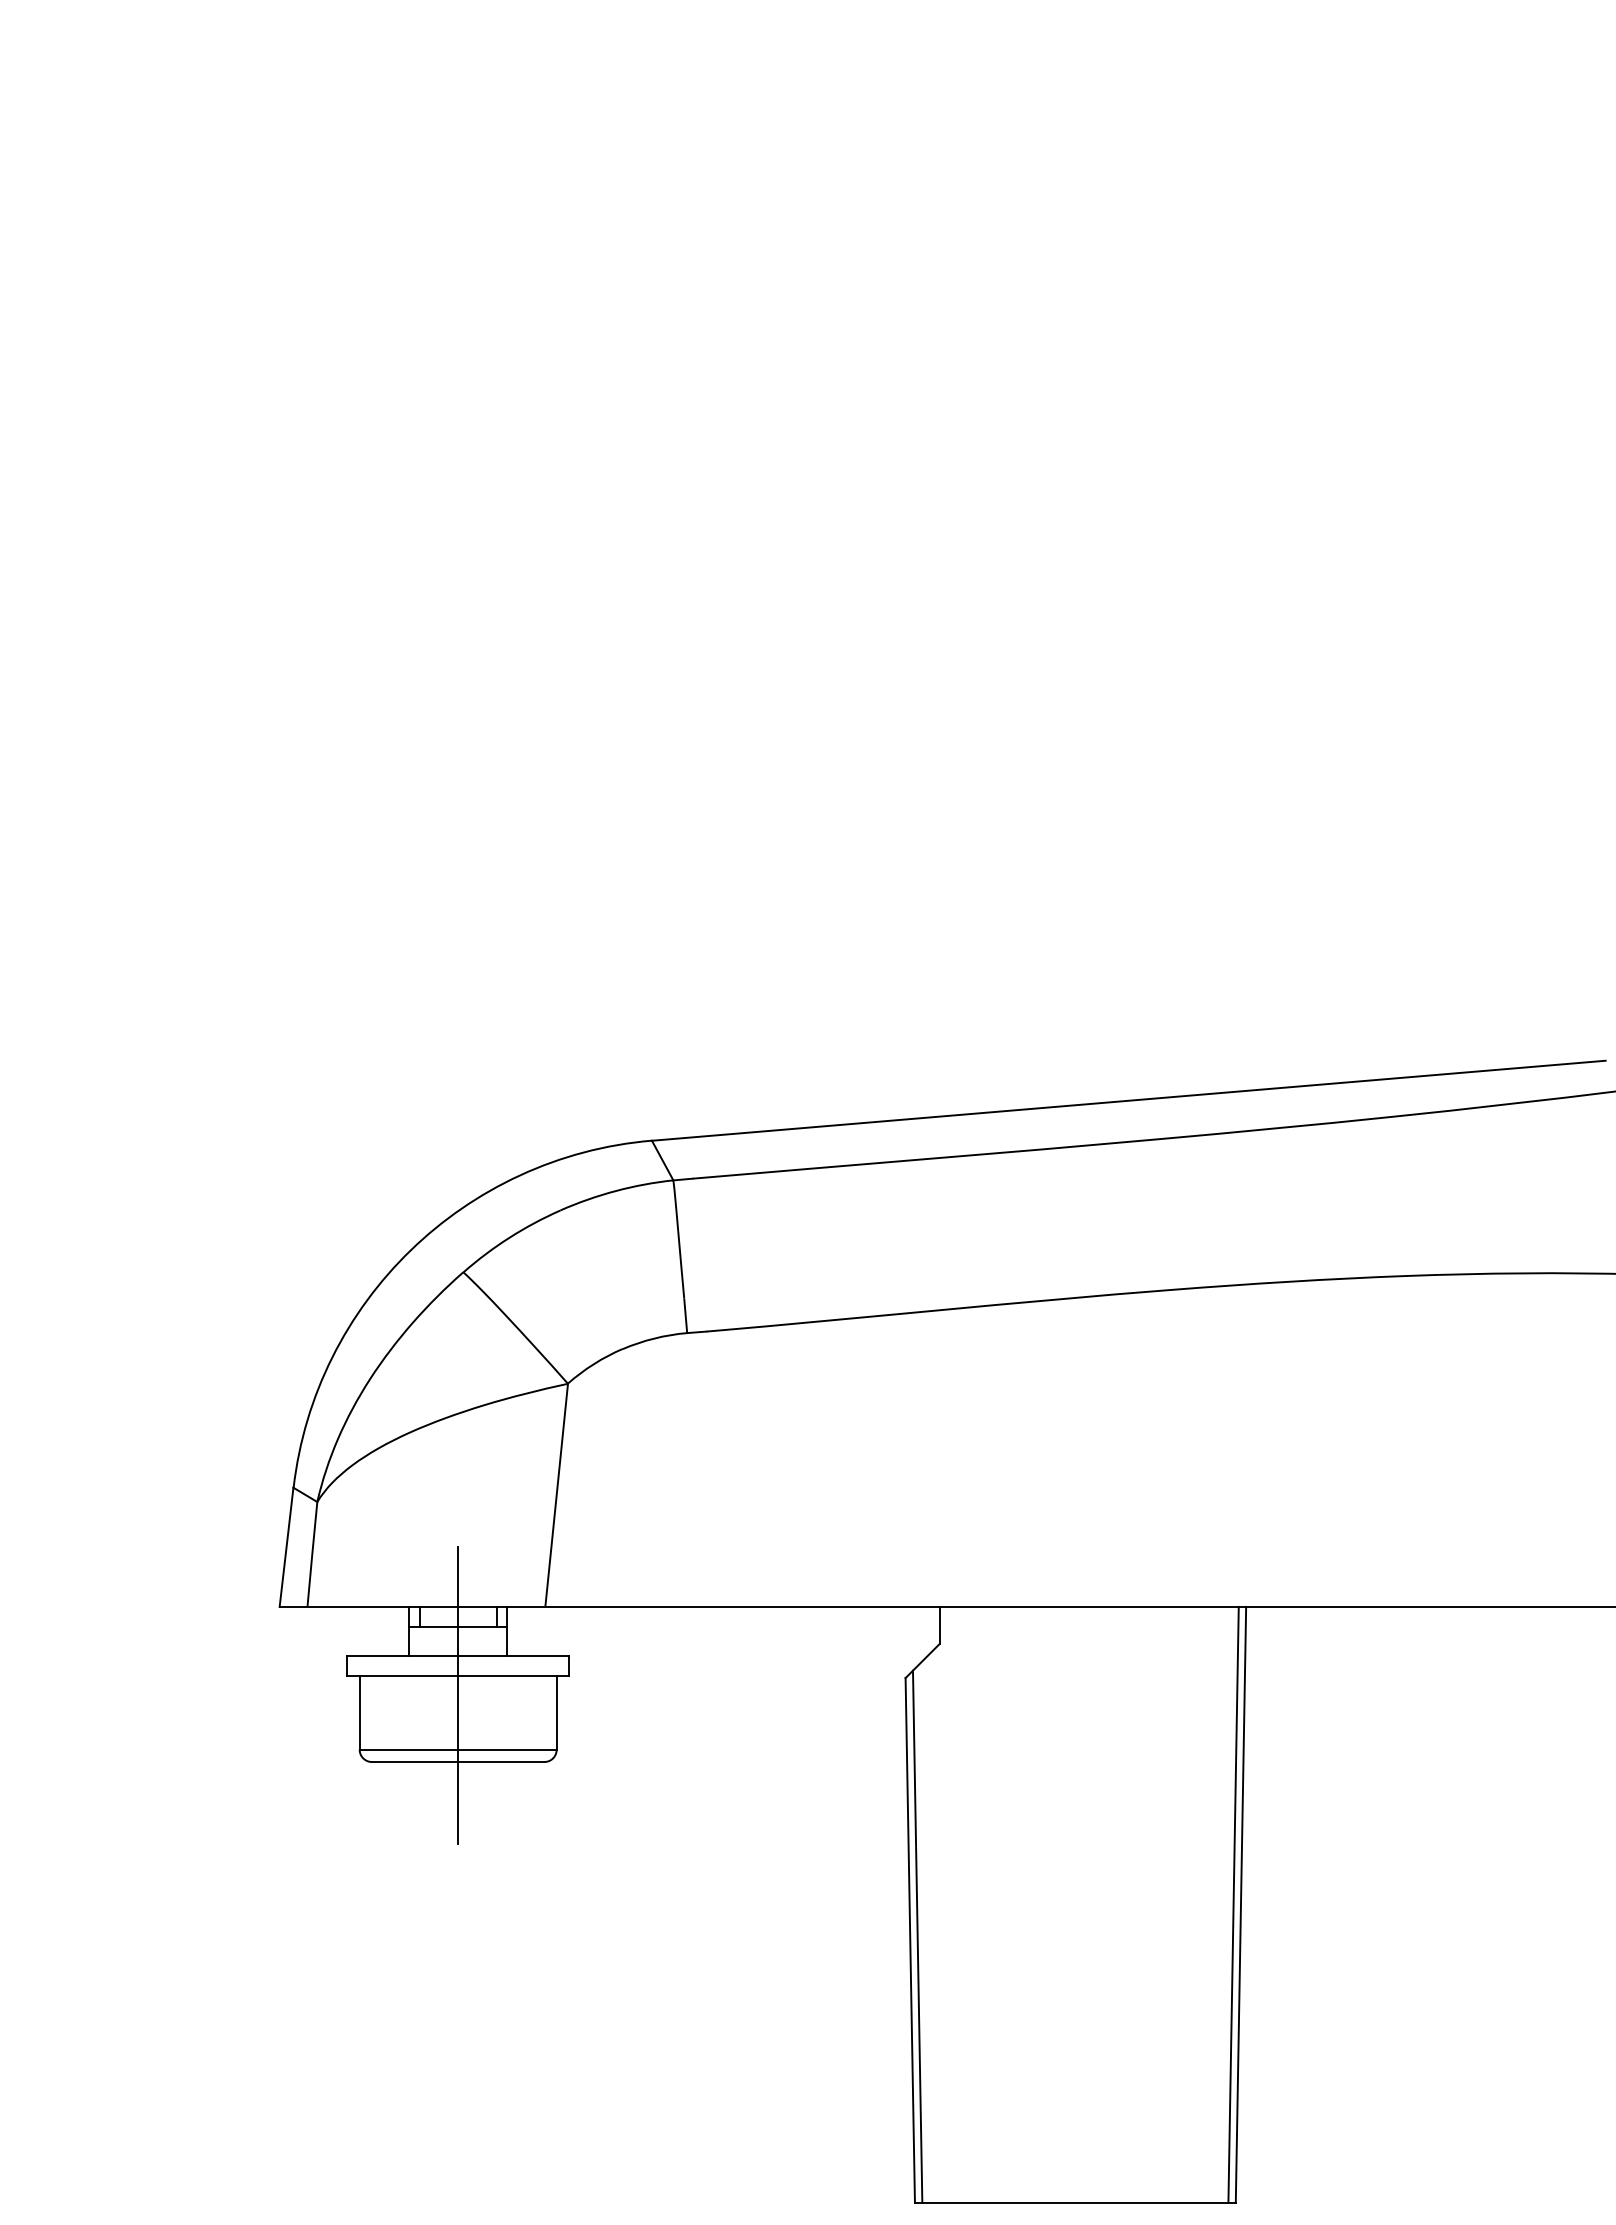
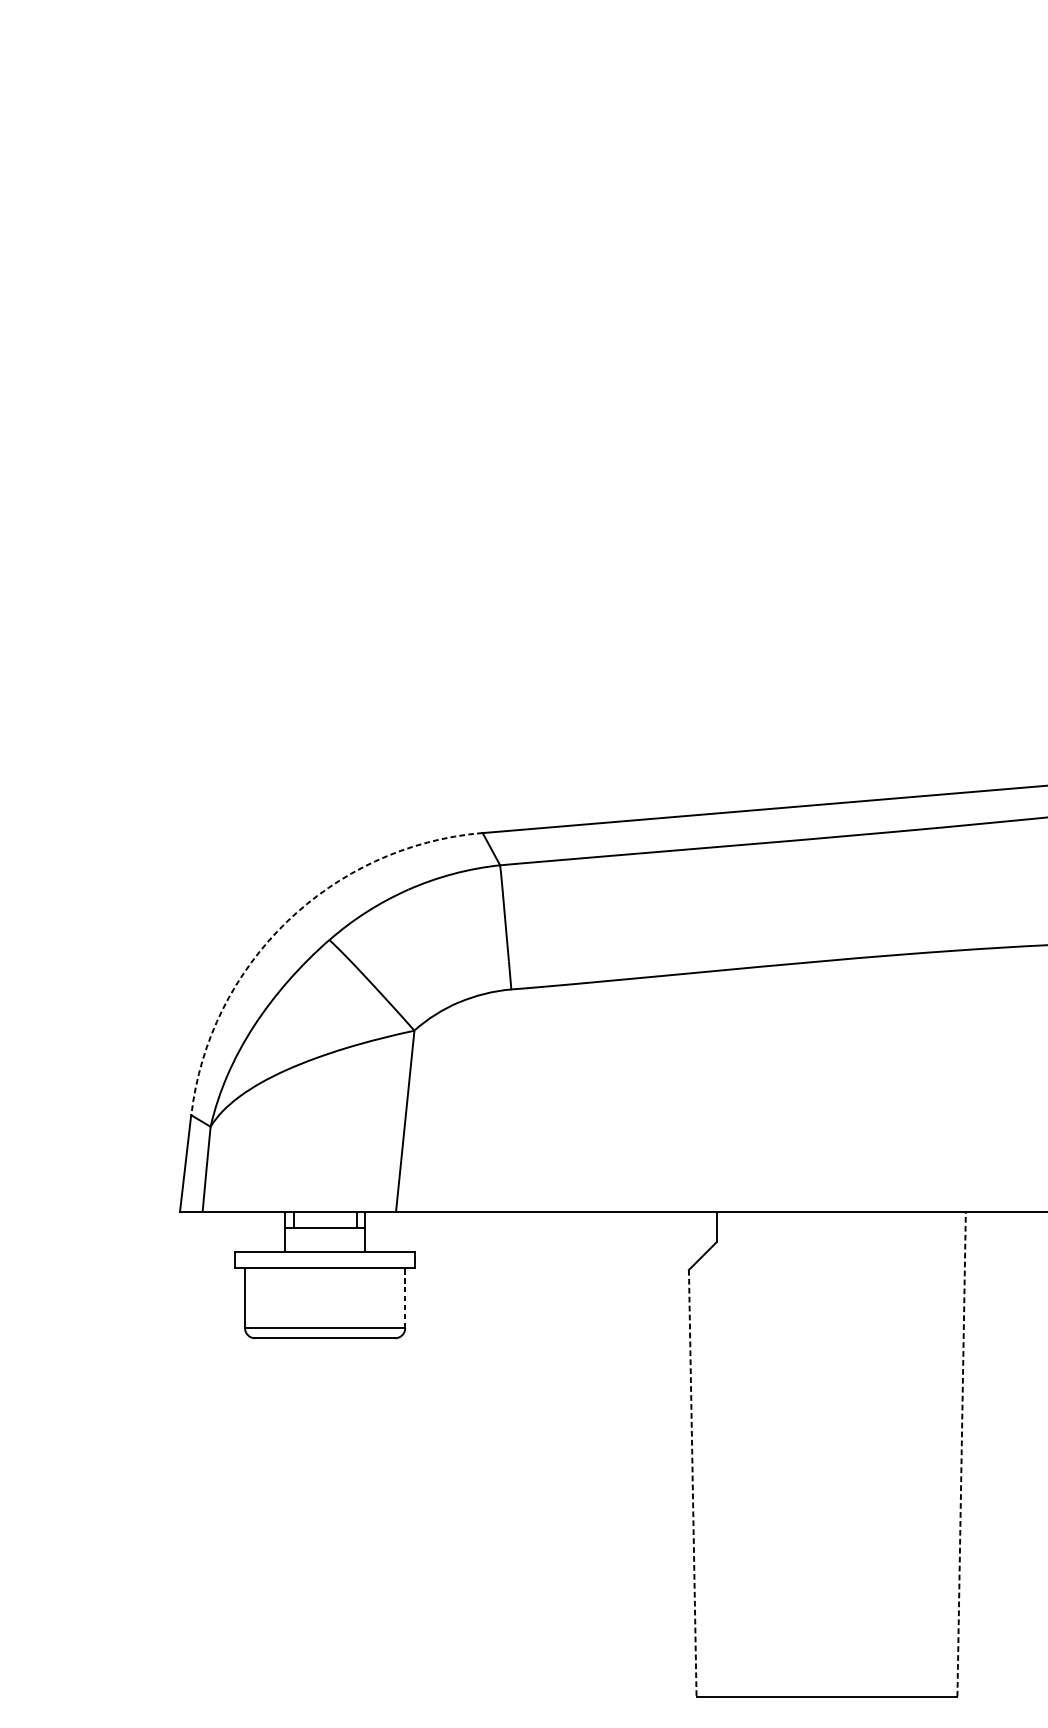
arc: (410, 1250) -> (286, 922), solid -> dashed
line: (458, 1695) -> (325, 1284), removed
line: (556, 1712) -> (405, 1297), solid -> dashed
line: (1233, 1904) -> (955, 1454), removed
line: (1240, 1904) -> (961, 1454), solid -> dashed
line: (917, 1936) -> (698, 1480), removed
line: (910, 1940) -> (692, 1483), solid -> dashed

